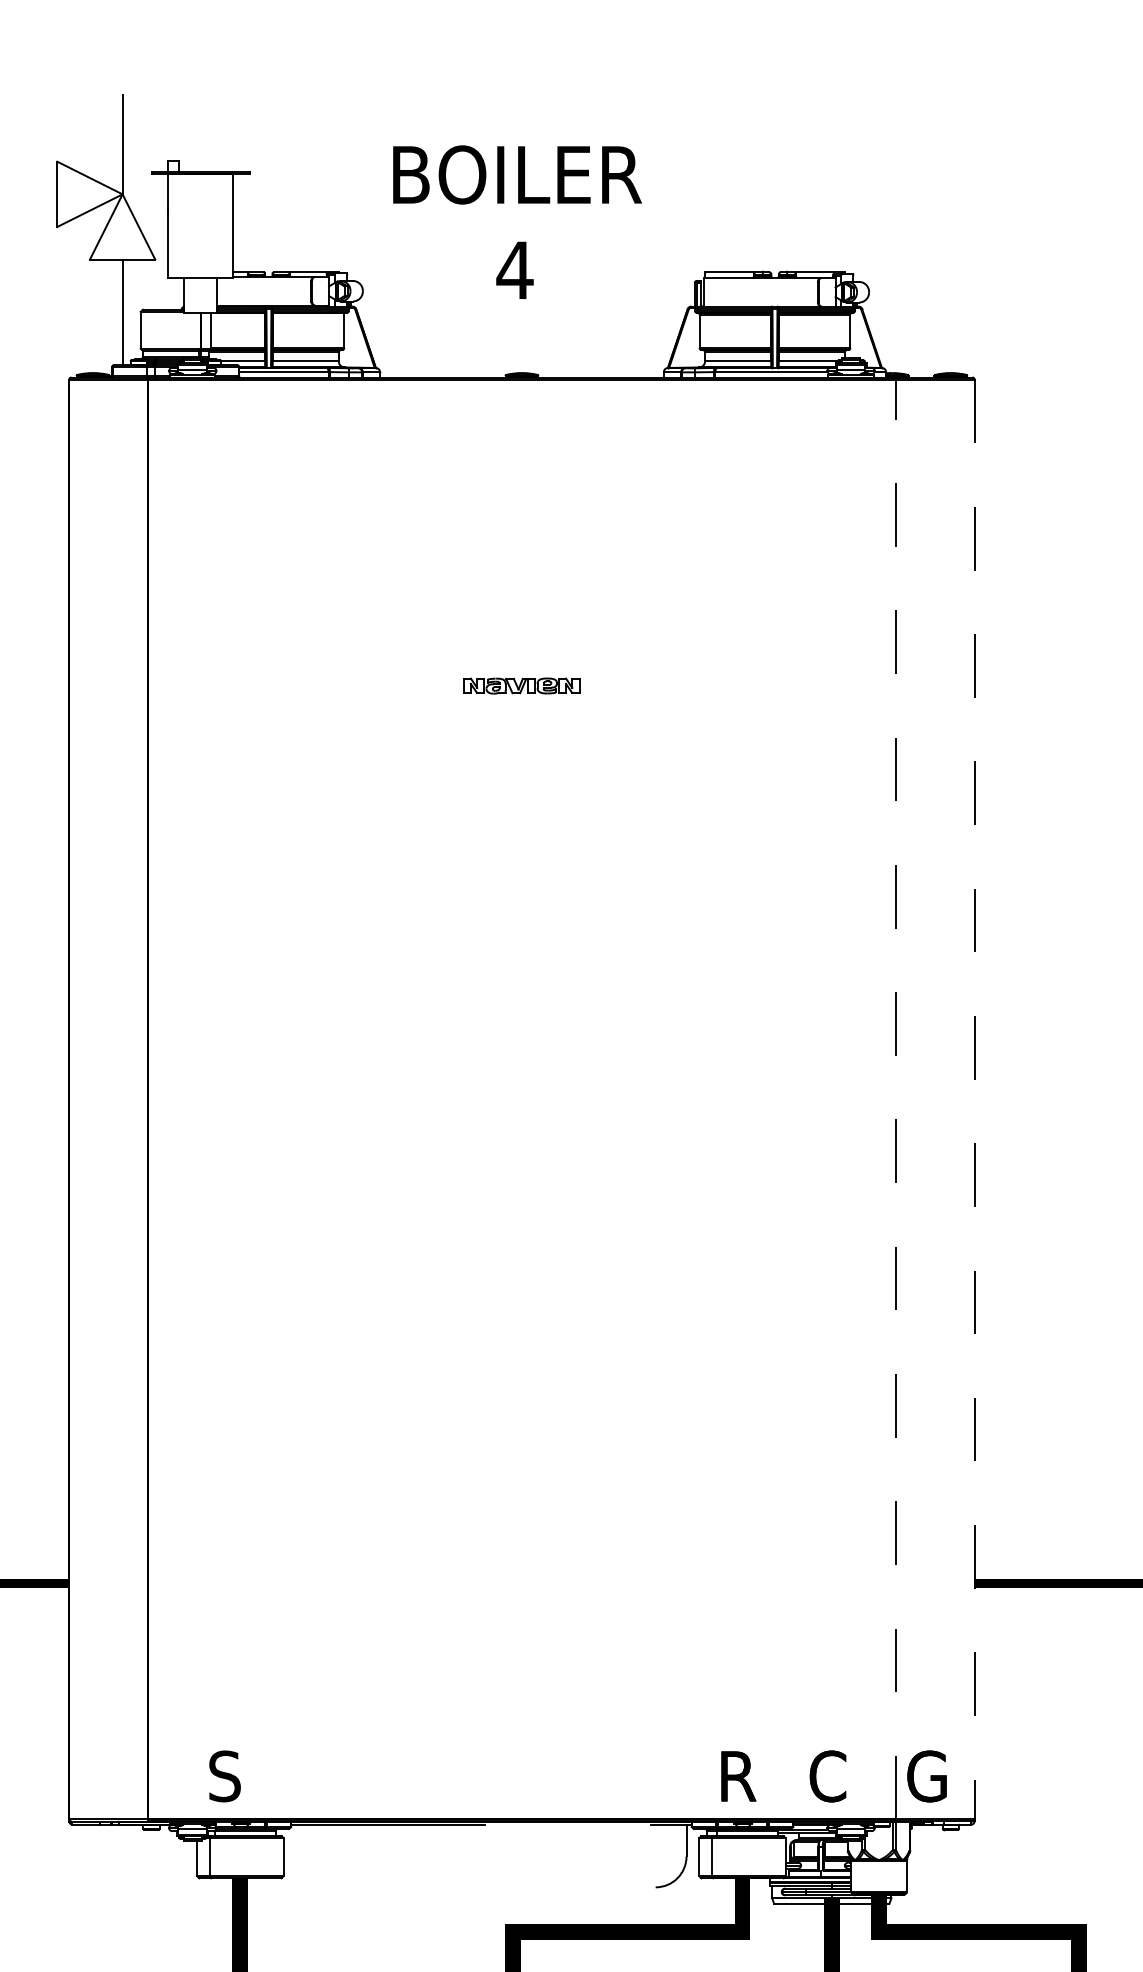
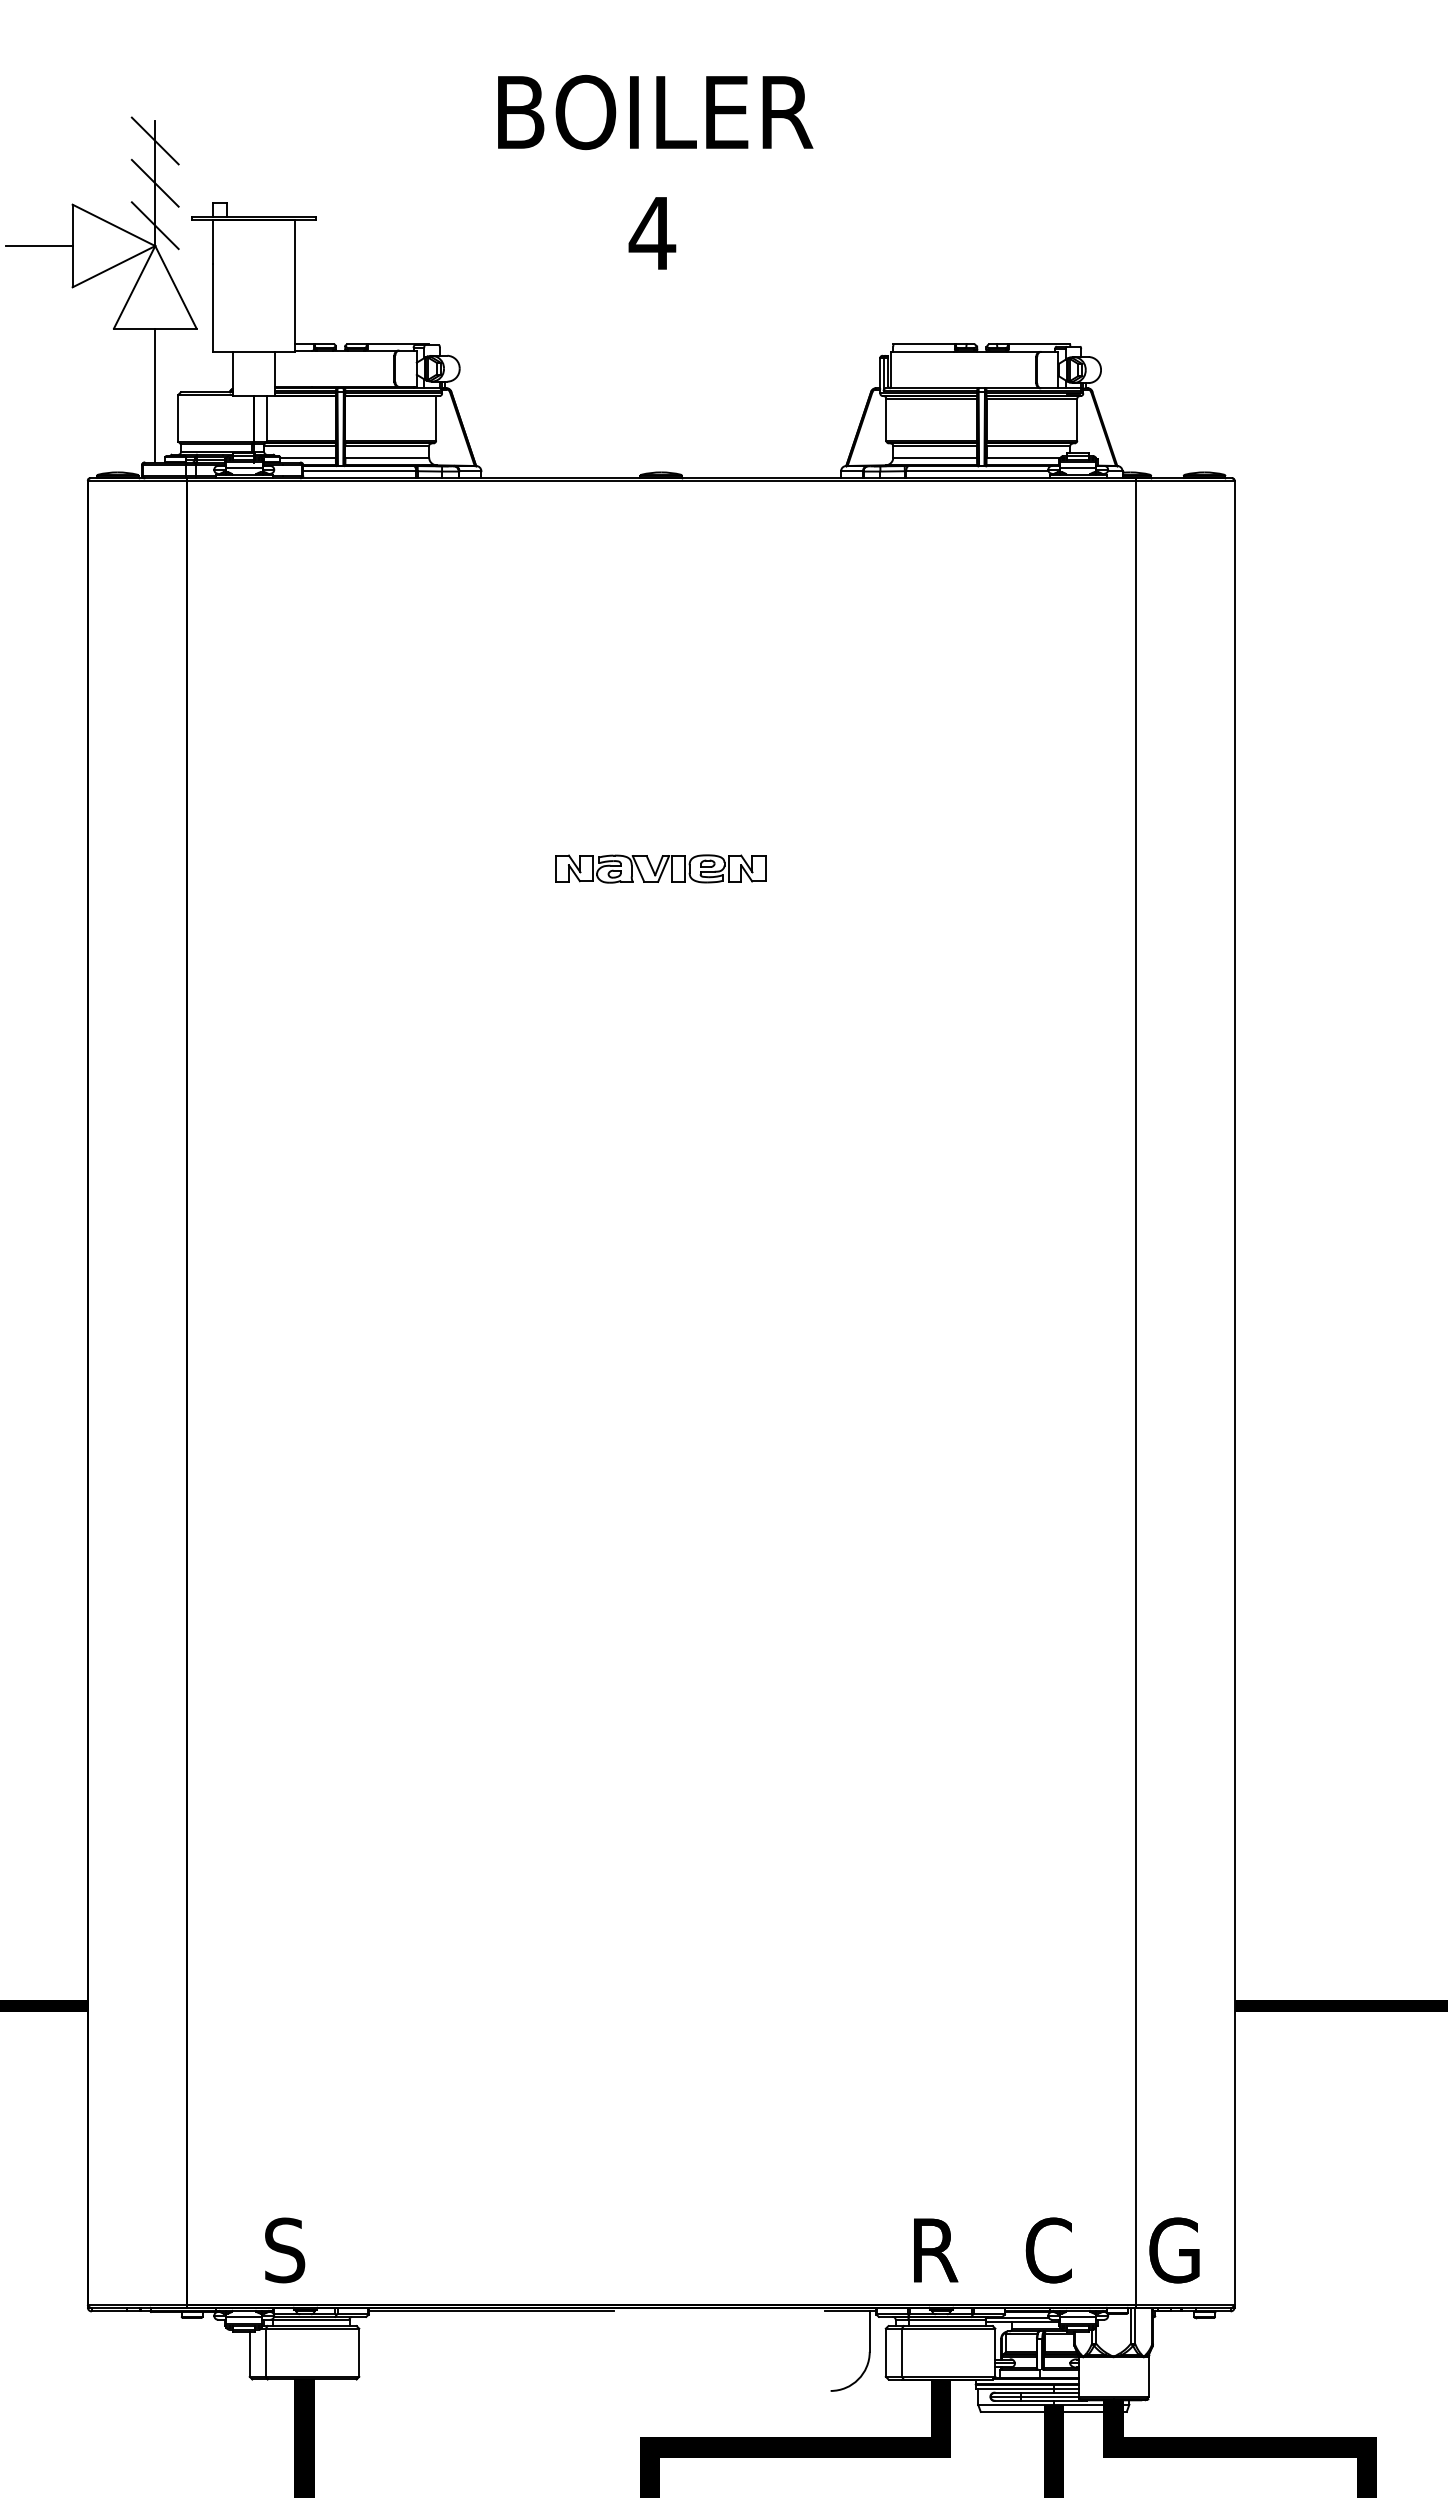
line: (121, 111) -> (154, 140), added
line: (121, 144) -> (154, 182), added
line: (121, 178) -> (154, 225), added
line: (31, 194) -> (39, 246), added
text: (517, 222) -> (655, 172), moved
part: (521, 685) -> (660, 868), size x1.43
line: (896, 1099) -> (1135, 1392), dashed -> solid
line: (974, 1100) -> (1234, 1393), dashed -> solid

